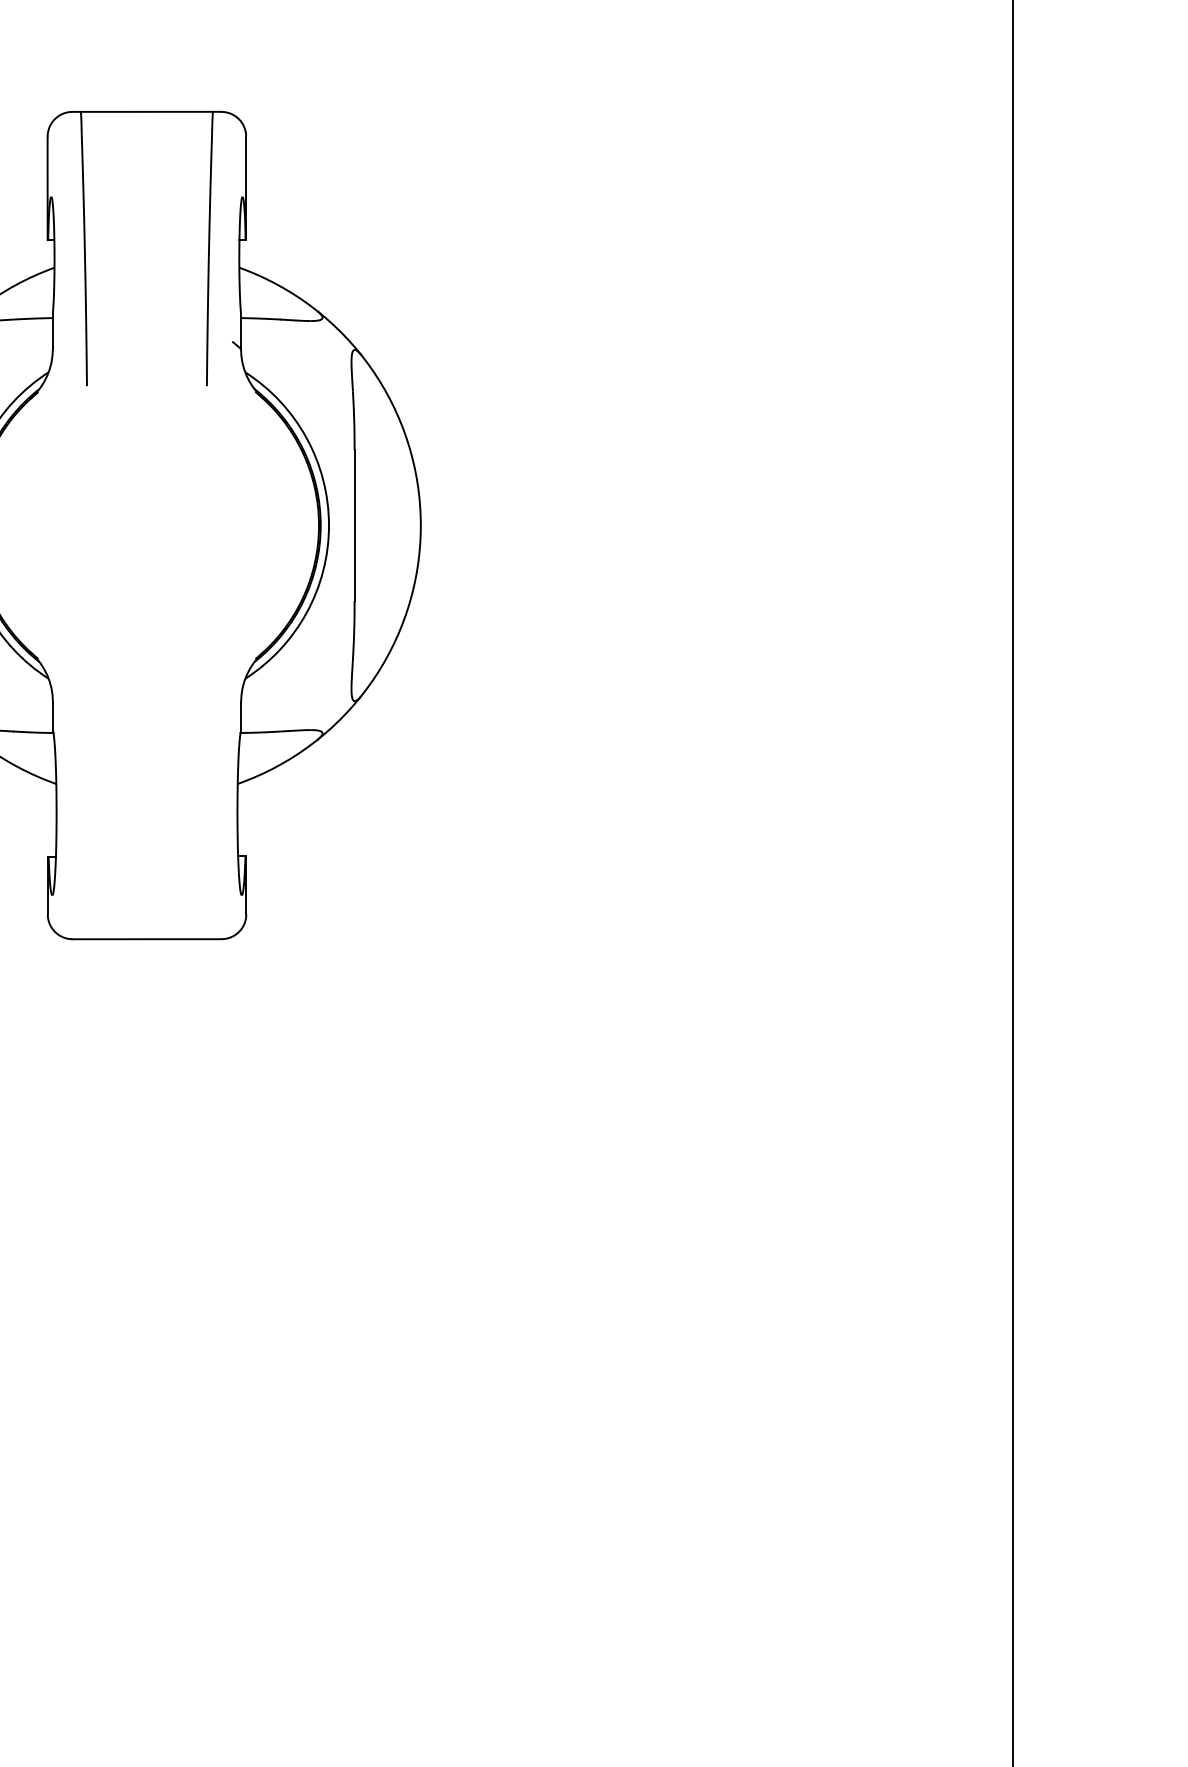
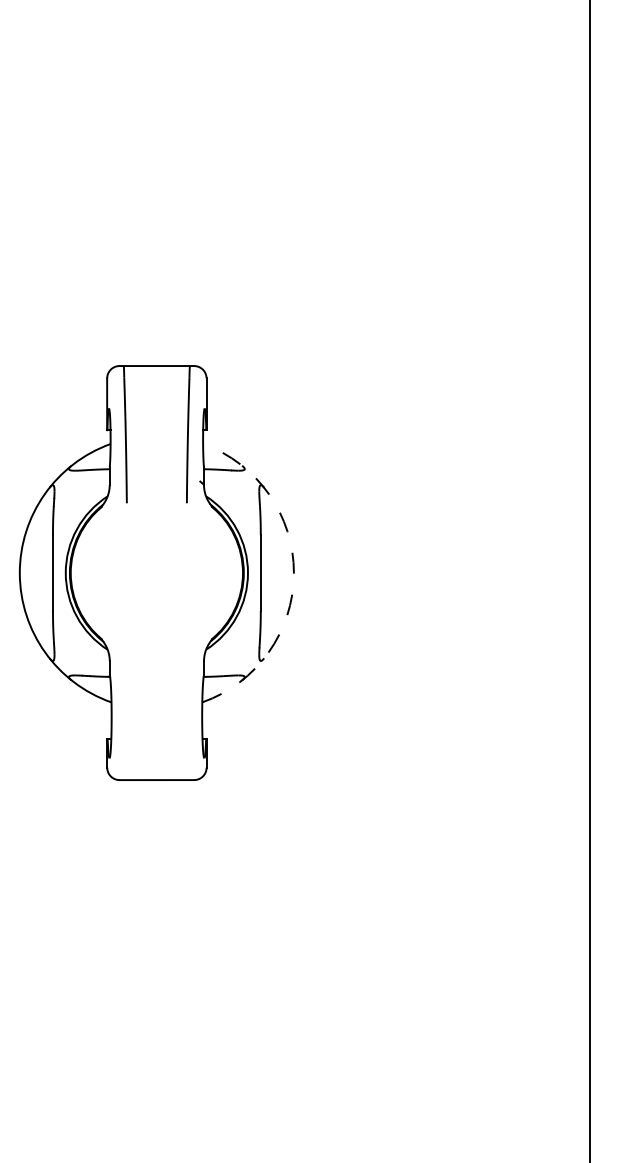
arc: (419, 526) -> (293, 573), solid -> dashed

